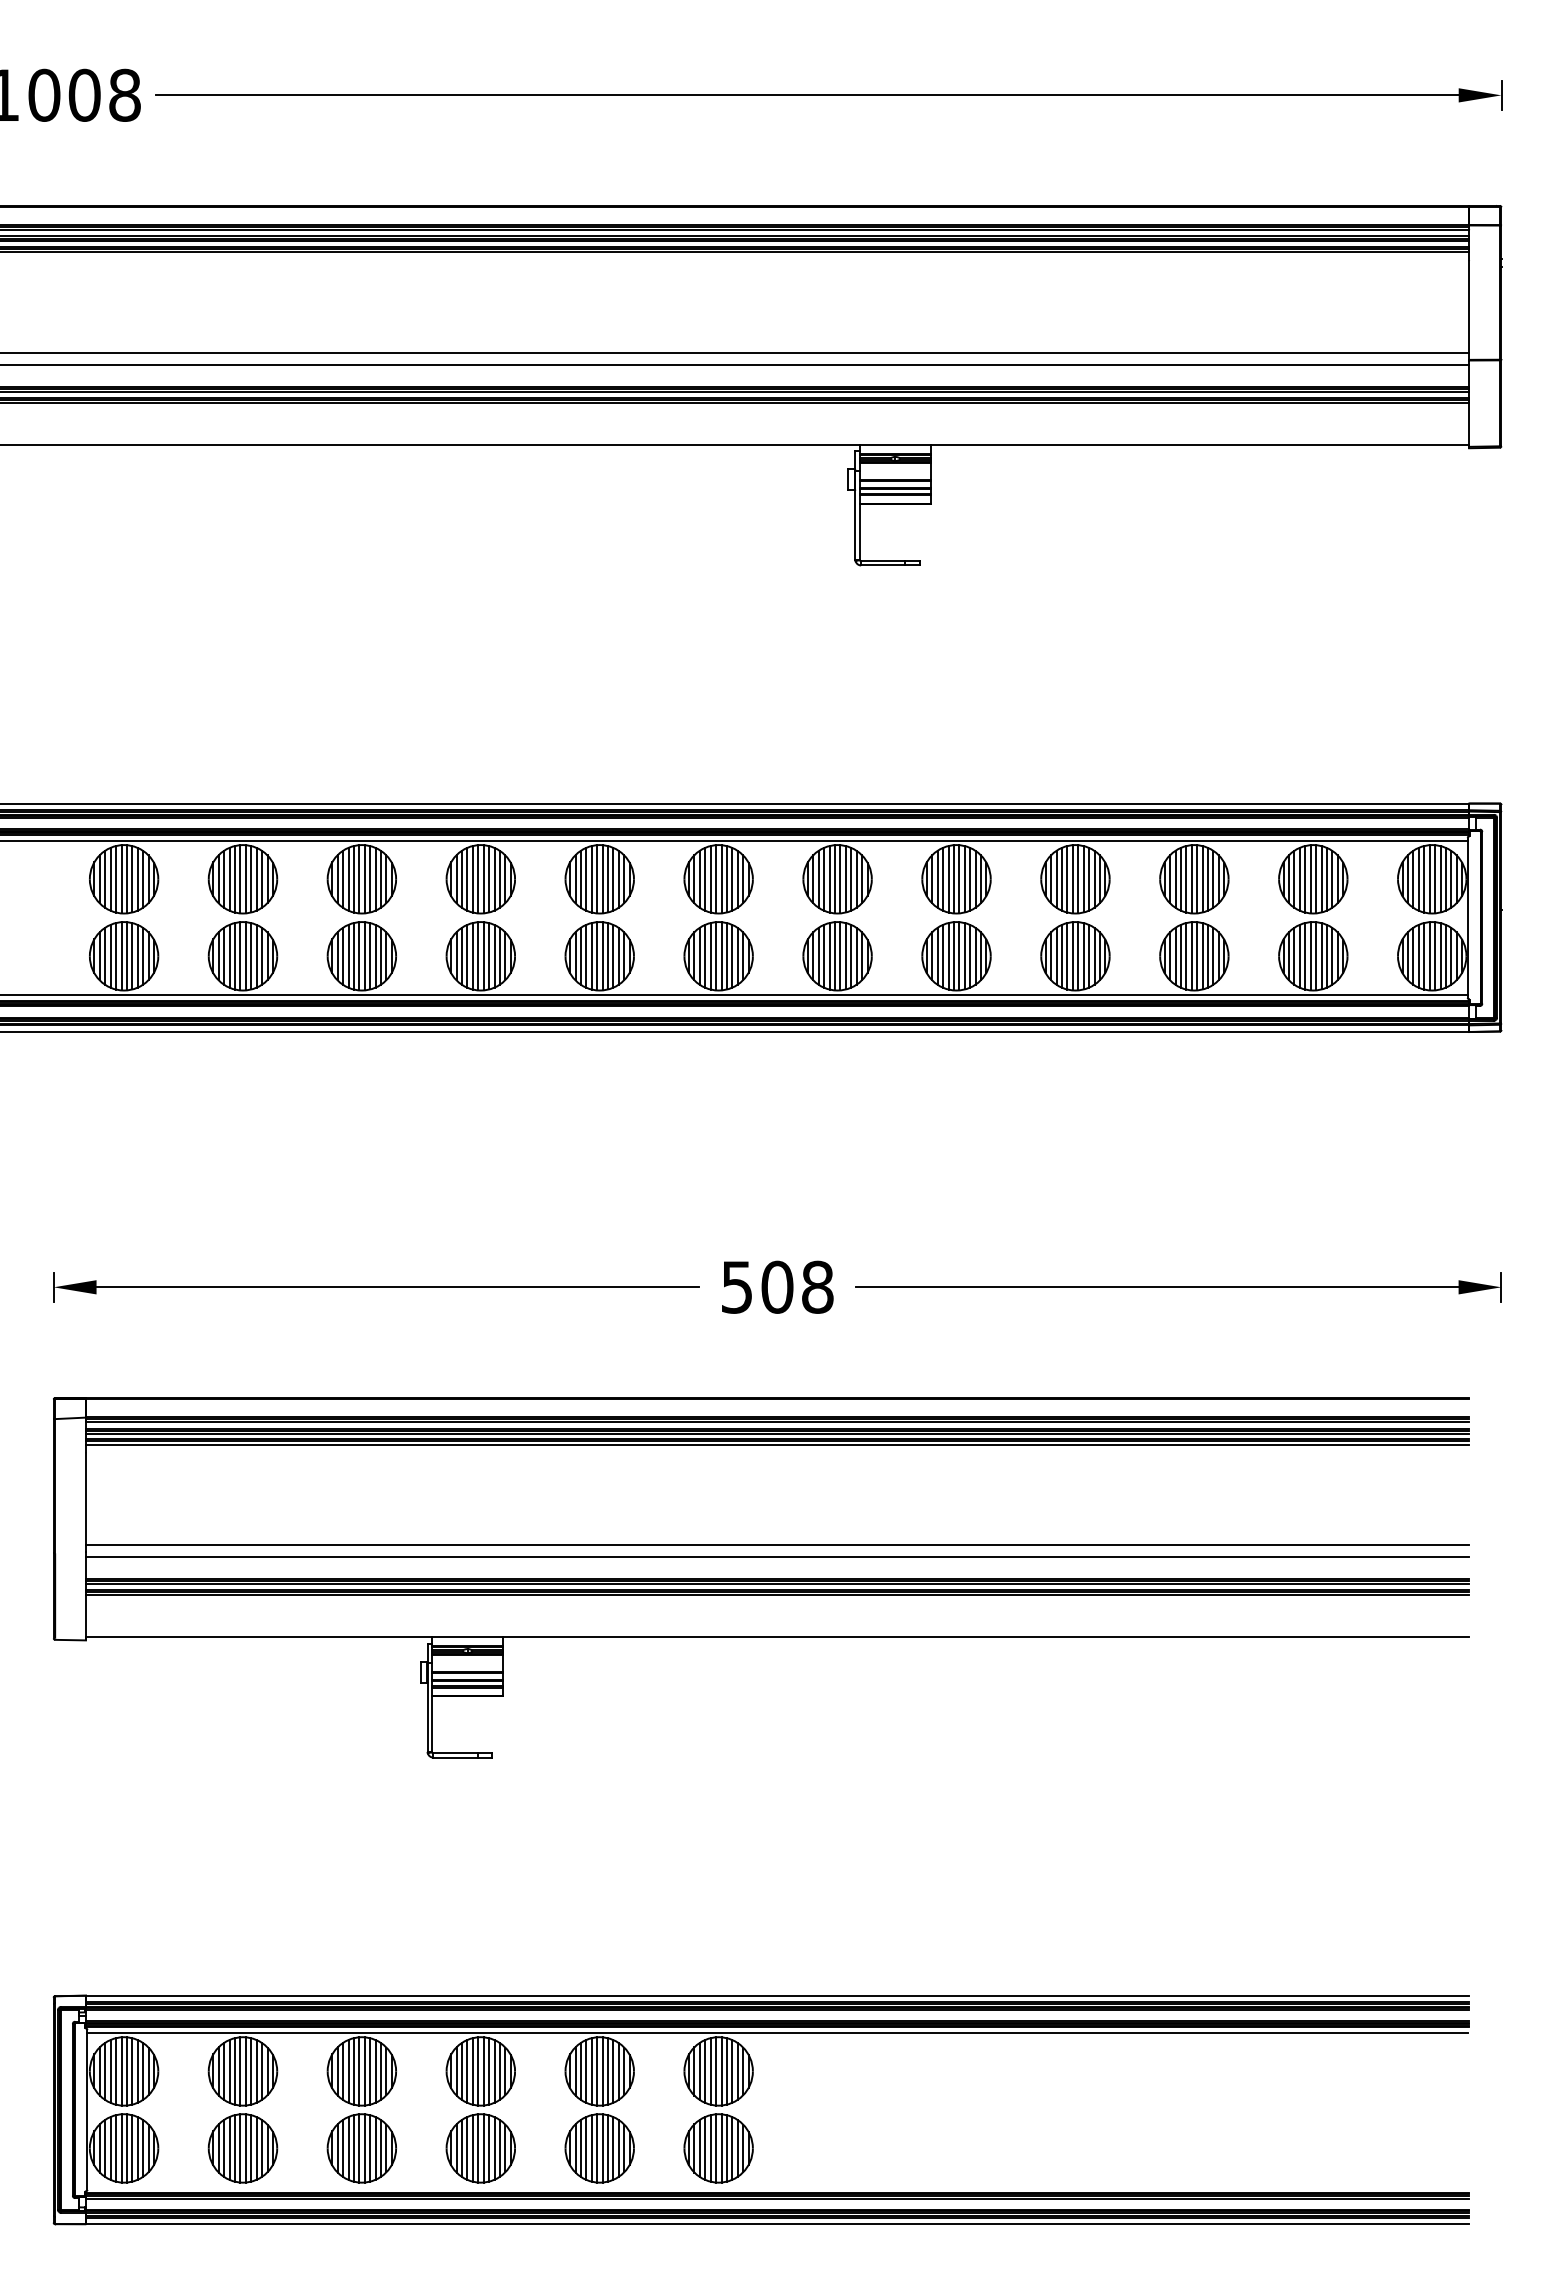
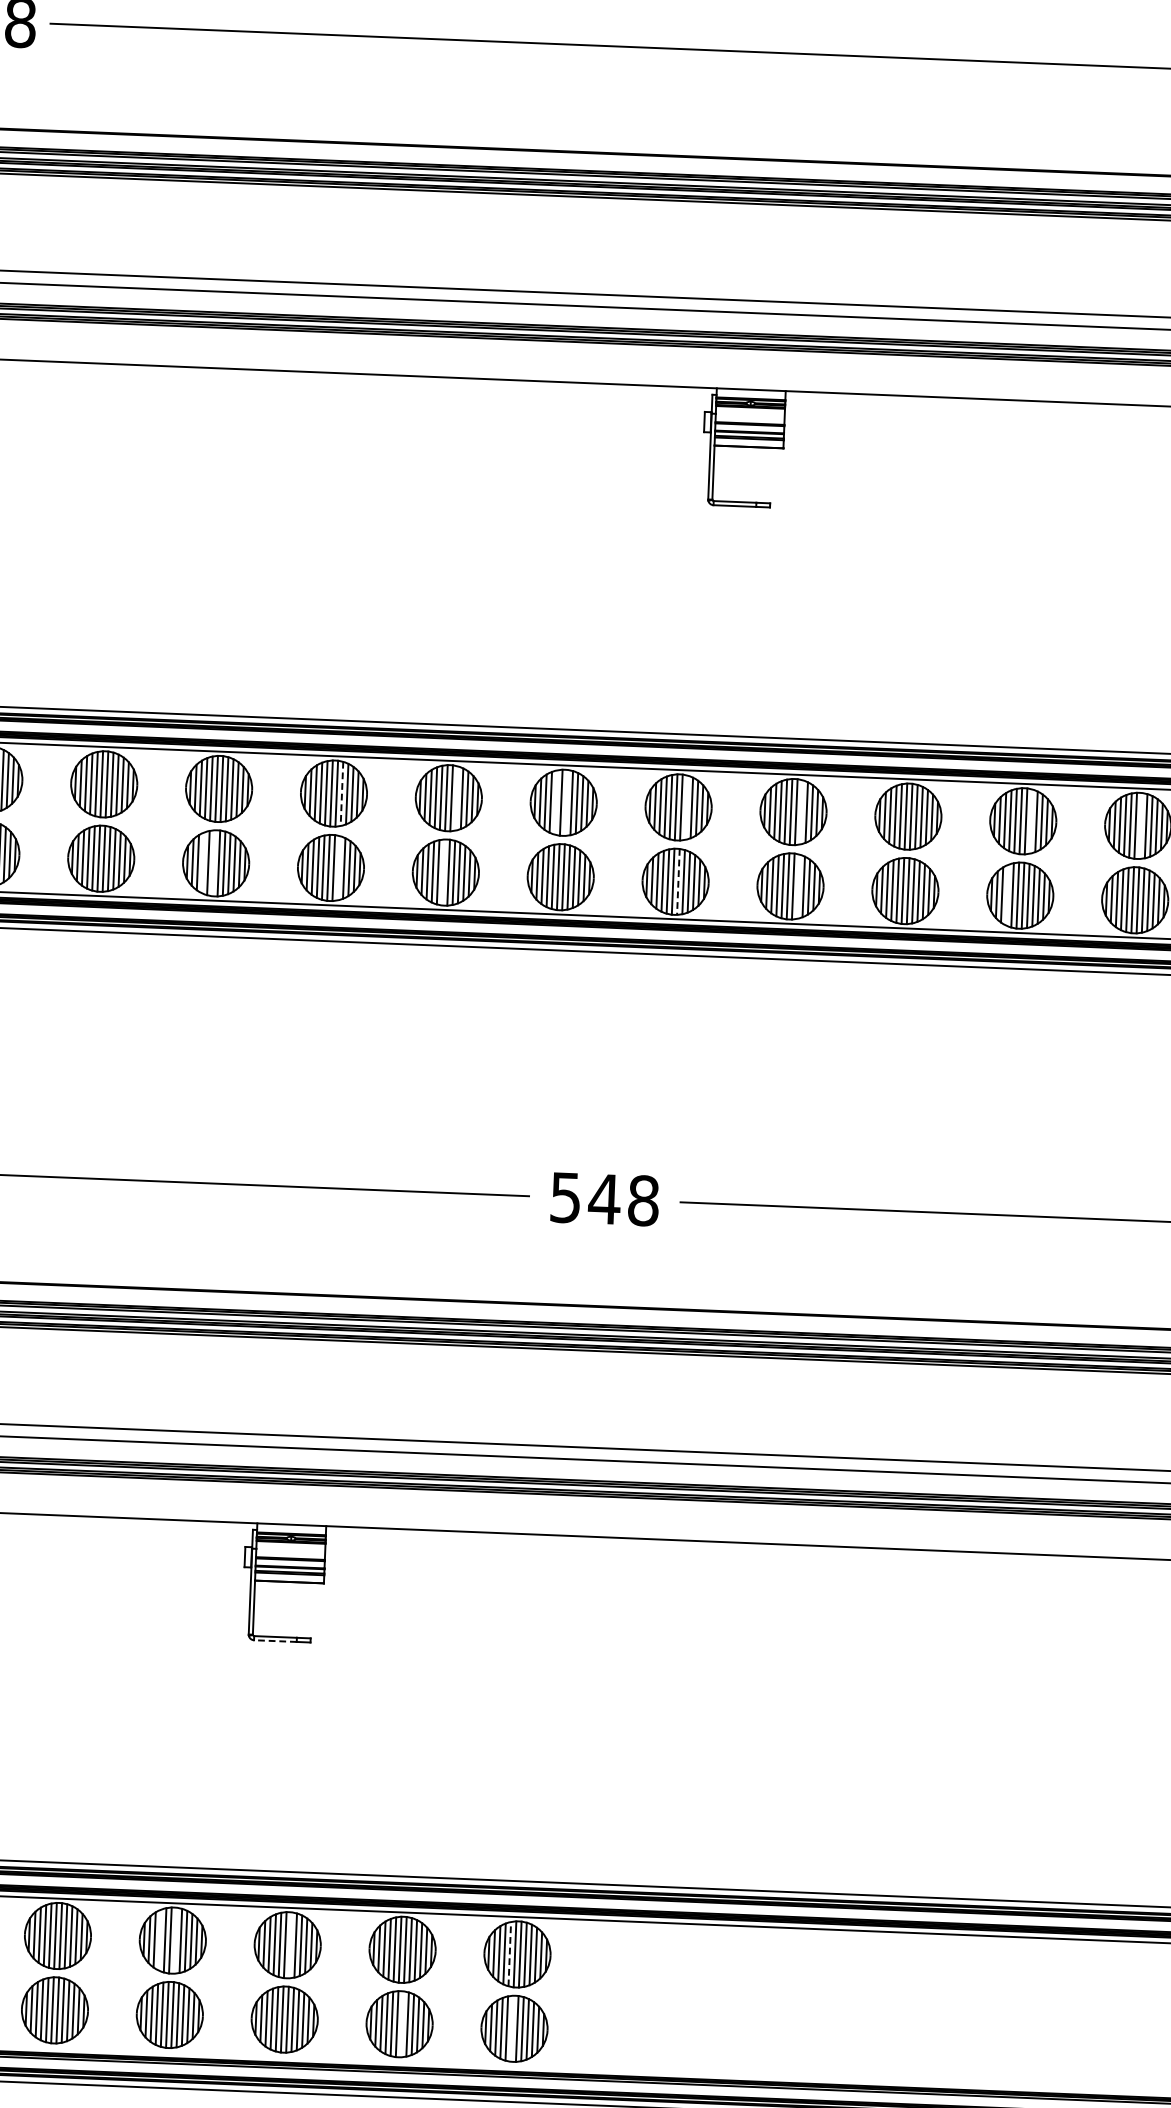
line: (489, 879) -> (342, 794), solid -> dashed
line: (608, 879) -> (457, 798), removed
line: (710, 879) -> (555, 802), removed
line: (721, 879) -> (566, 803), removed
line: (845, 879) -> (686, 807), removed
line: (964, 879) -> (801, 812), removed
line: (1202, 879) -> (1031, 821), removed
line: (1316, 879) -> (1141, 826), removed
line: (348, 955) -> (203, 862), removed
line: (1180, 955) -> (1006, 894), removed
line: (359, 956) -> (213, 863), removed
line: (489, 956) -> (339, 868), removed
line: (597, 956) -> (443, 872), removed
line: (840, 956) -> (678, 882), solid -> dashed
line: (964, 956) -> (798, 886), removed
text: (777, 1286) -> (604, 1198), 508 -> 548
line: (454, 1757) -> (274, 1640), solid -> dashed
line: (348, 2070) -> (159, 1939), removed
line: (710, 2070) -> (509, 1953), solid -> dashed
line: (364, 2071) -> (175, 1940), removed
line: (483, 2071) -> (290, 1945), removed
line: (602, 2148) -> (402, 2024), removed
line: (716, 2148) -> (512, 2028), removed

